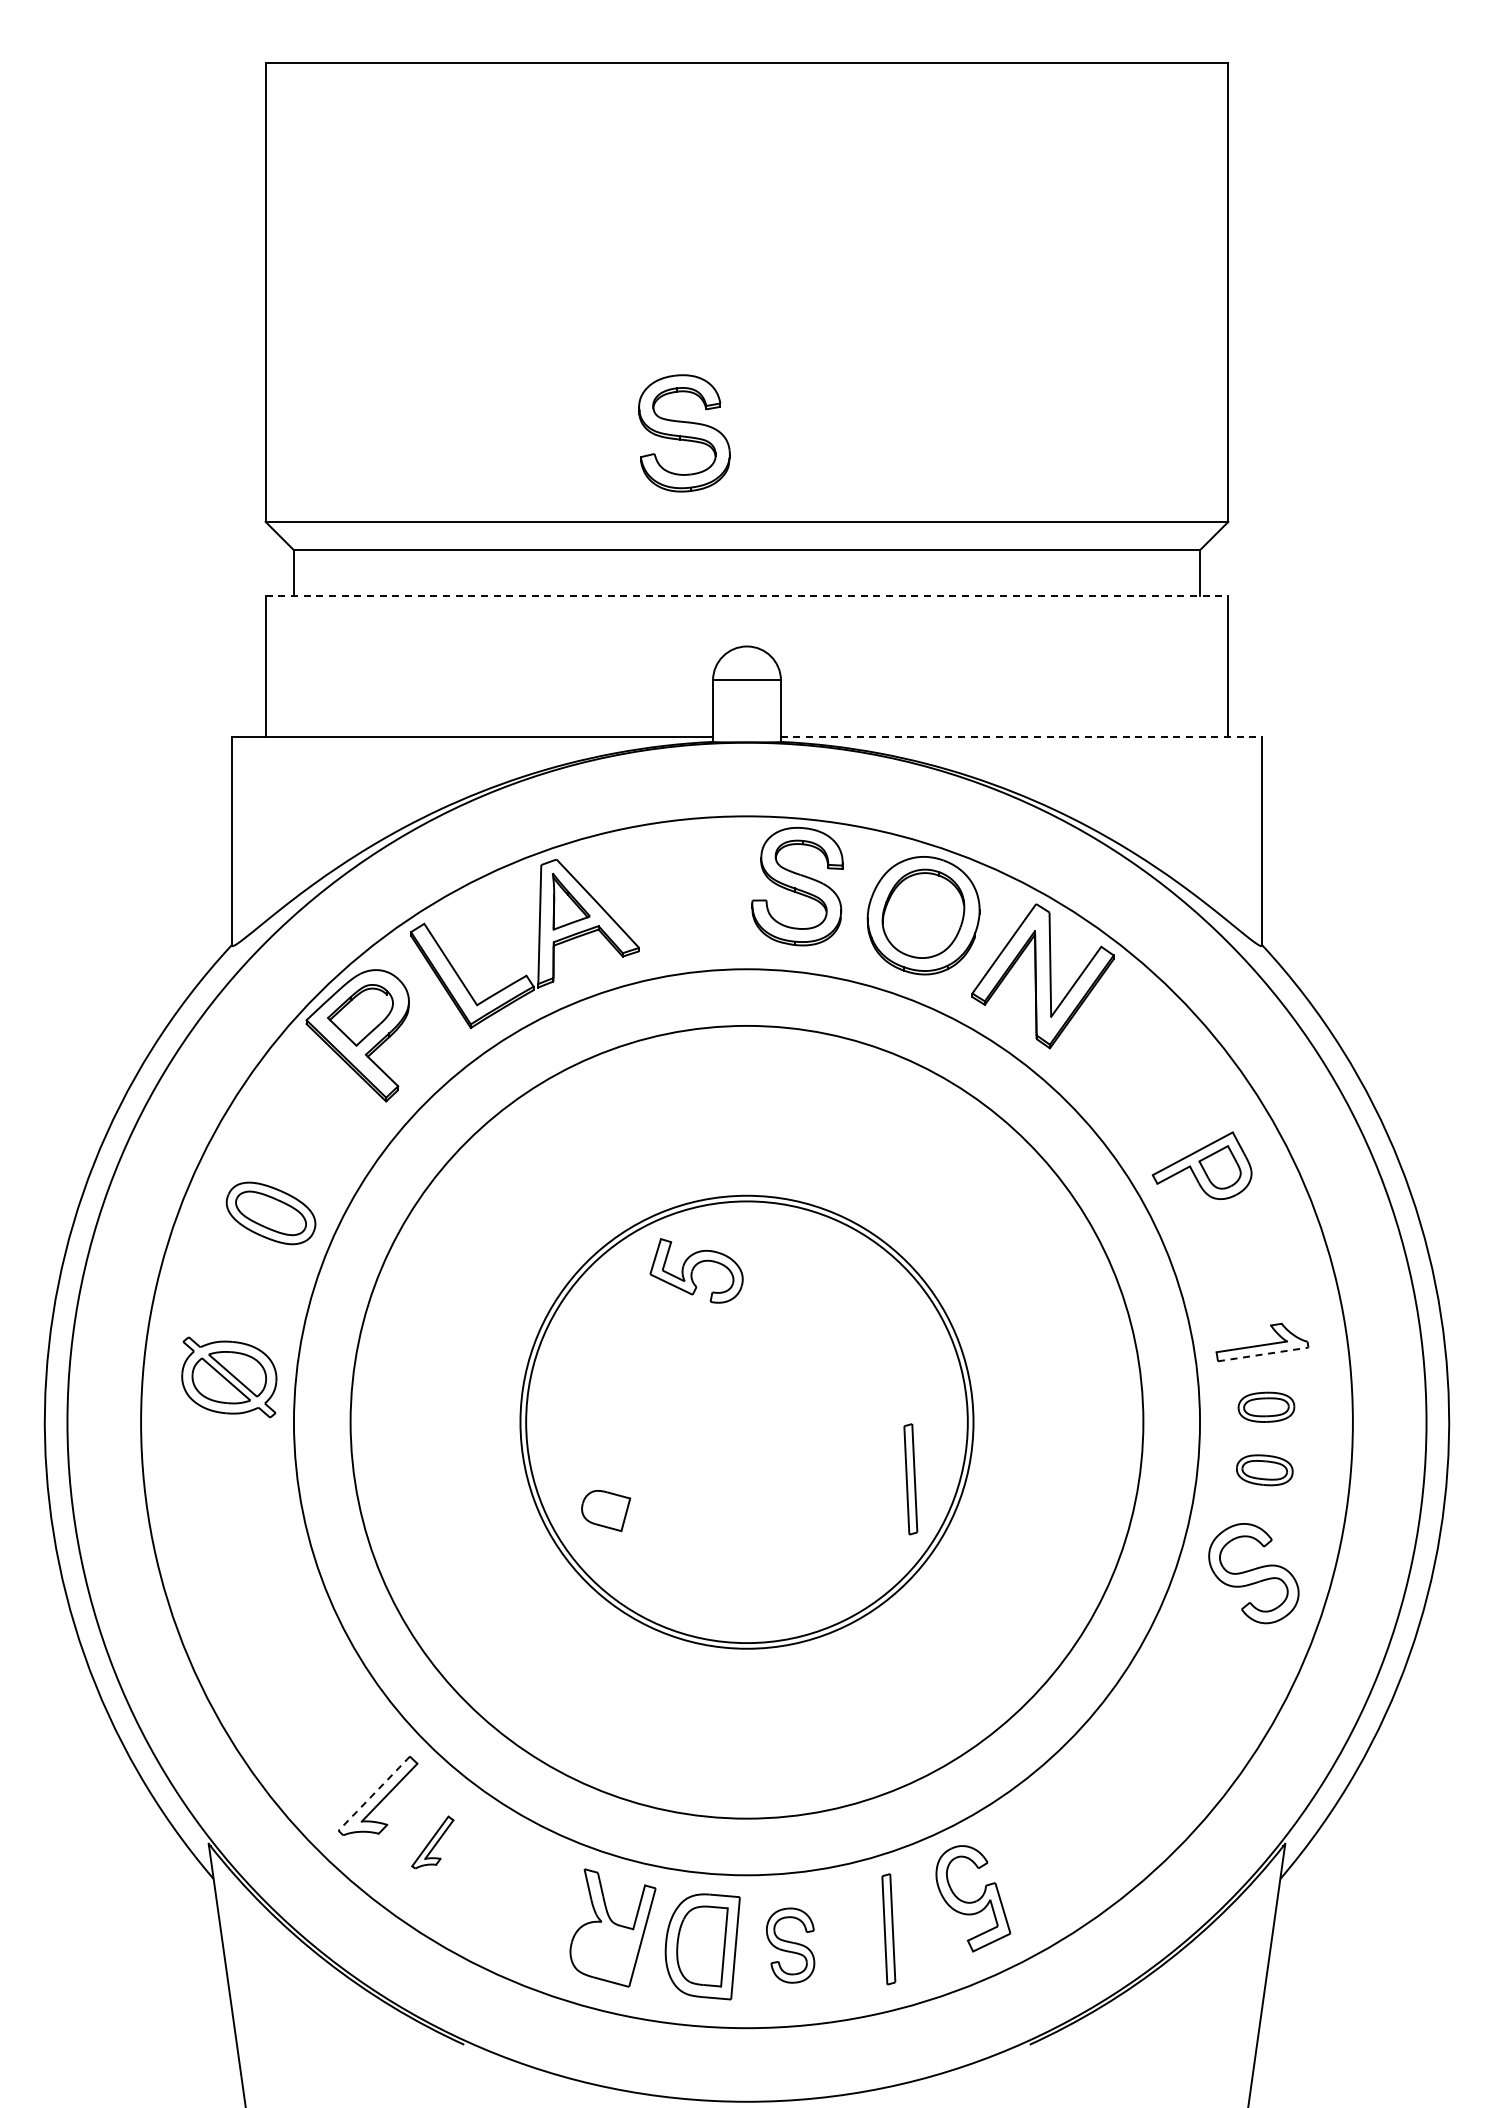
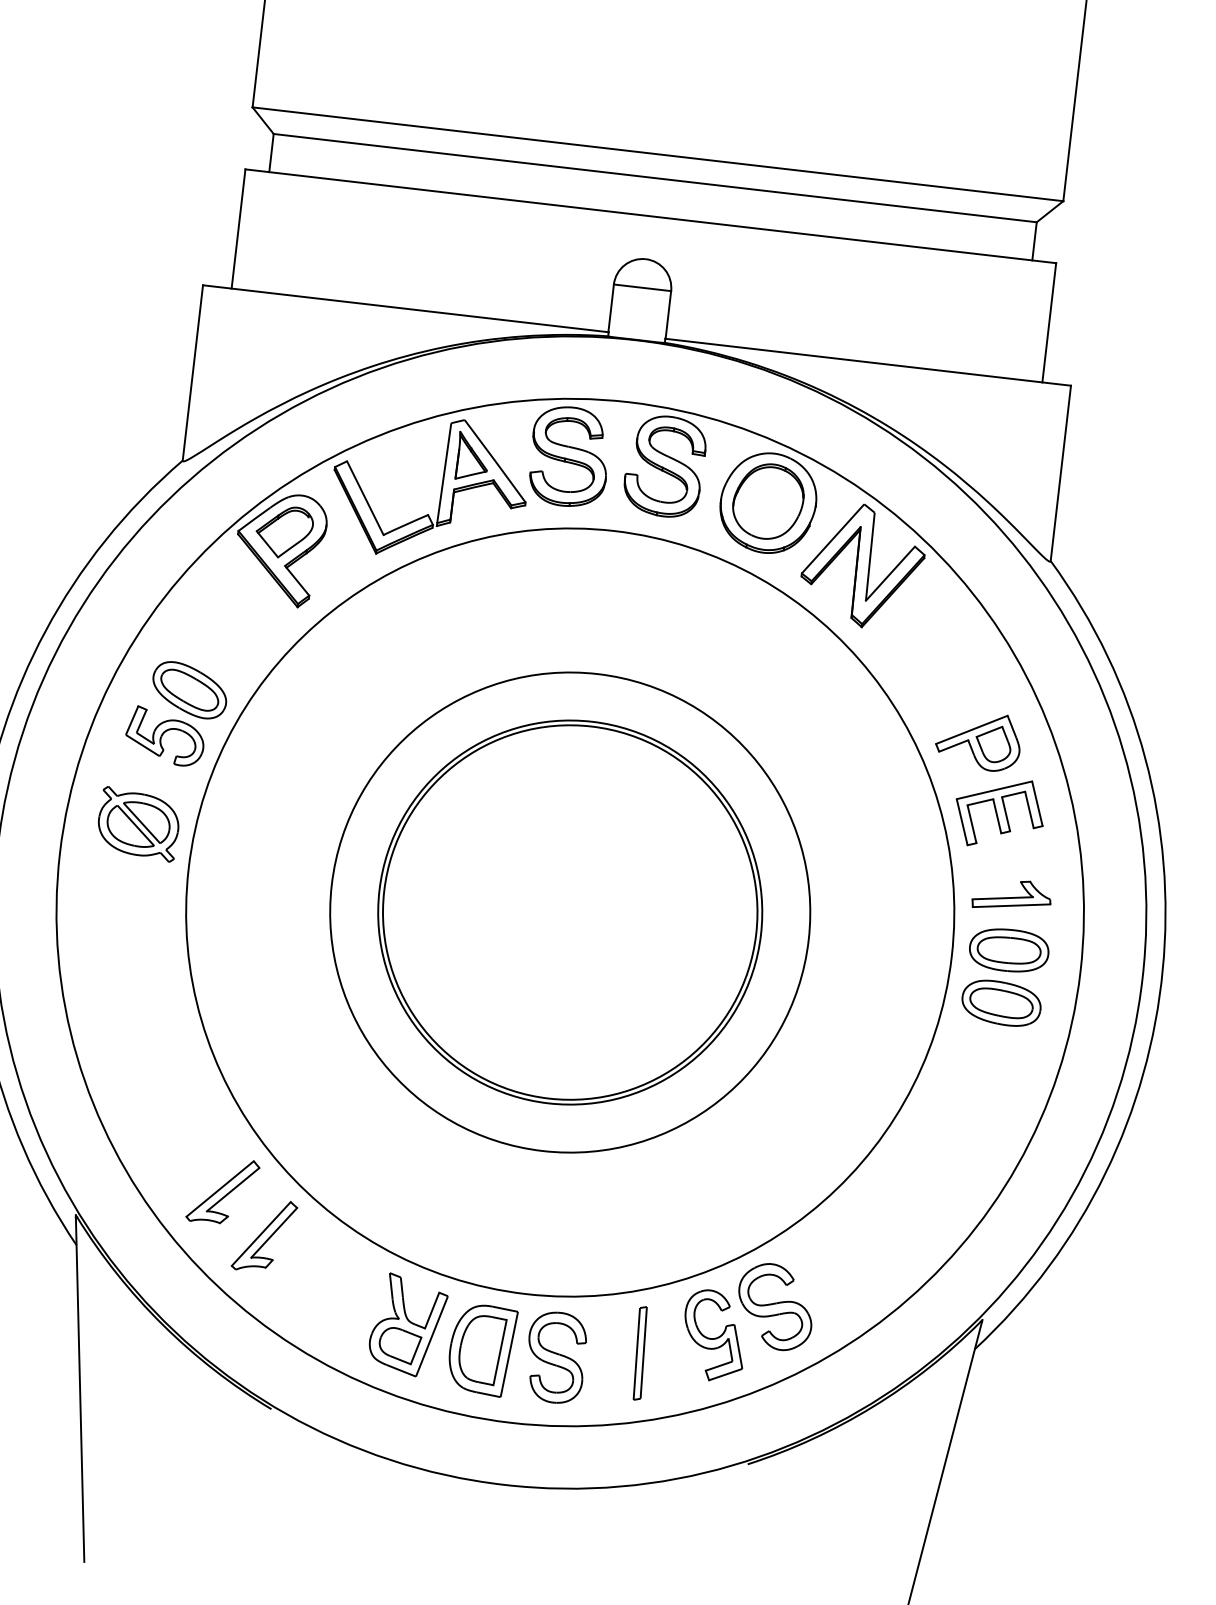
part: (684, 433) -> (569, 456), moved
line: (747, 595) -> (651, 216), dashed -> solid
line: (1021, 737) -> (868, 362), dashed -> solid
part: (1236, 1247) -> (999, 813), added
part: (696, 1270) -> (165, 736), moved
line: (1263, 1354) -> (1011, 905), dashed -> solid
part: (1266, 1407) -> (1009, 950), size x1.67
circle: (746, 1422) -> (569, 912), size x0.71
part: (1264, 1470) -> (1001, 1003), size x1.67
part: (910, 1479) -> (702, 976), removed
part: (606, 1511) -> (400, 1346), moved
part: (1253, 1573) -> (775, 1306), moved
line: (373, 1794) -> (219, 1189), dashed -> solid
part: (432, 1842) -> (264, 1235), size x1.67
part: (790, 1945) -> (555, 1357), size x1.43

